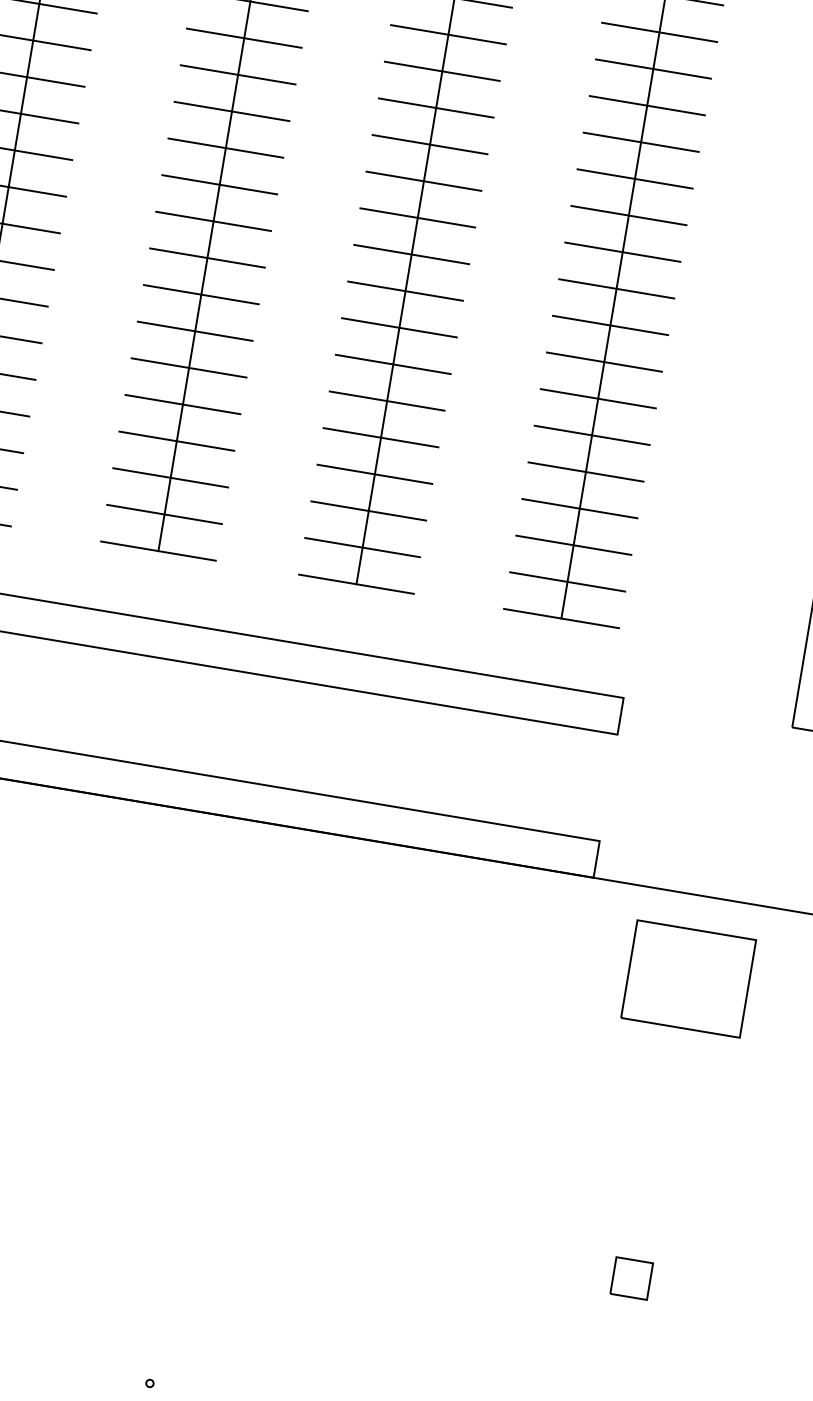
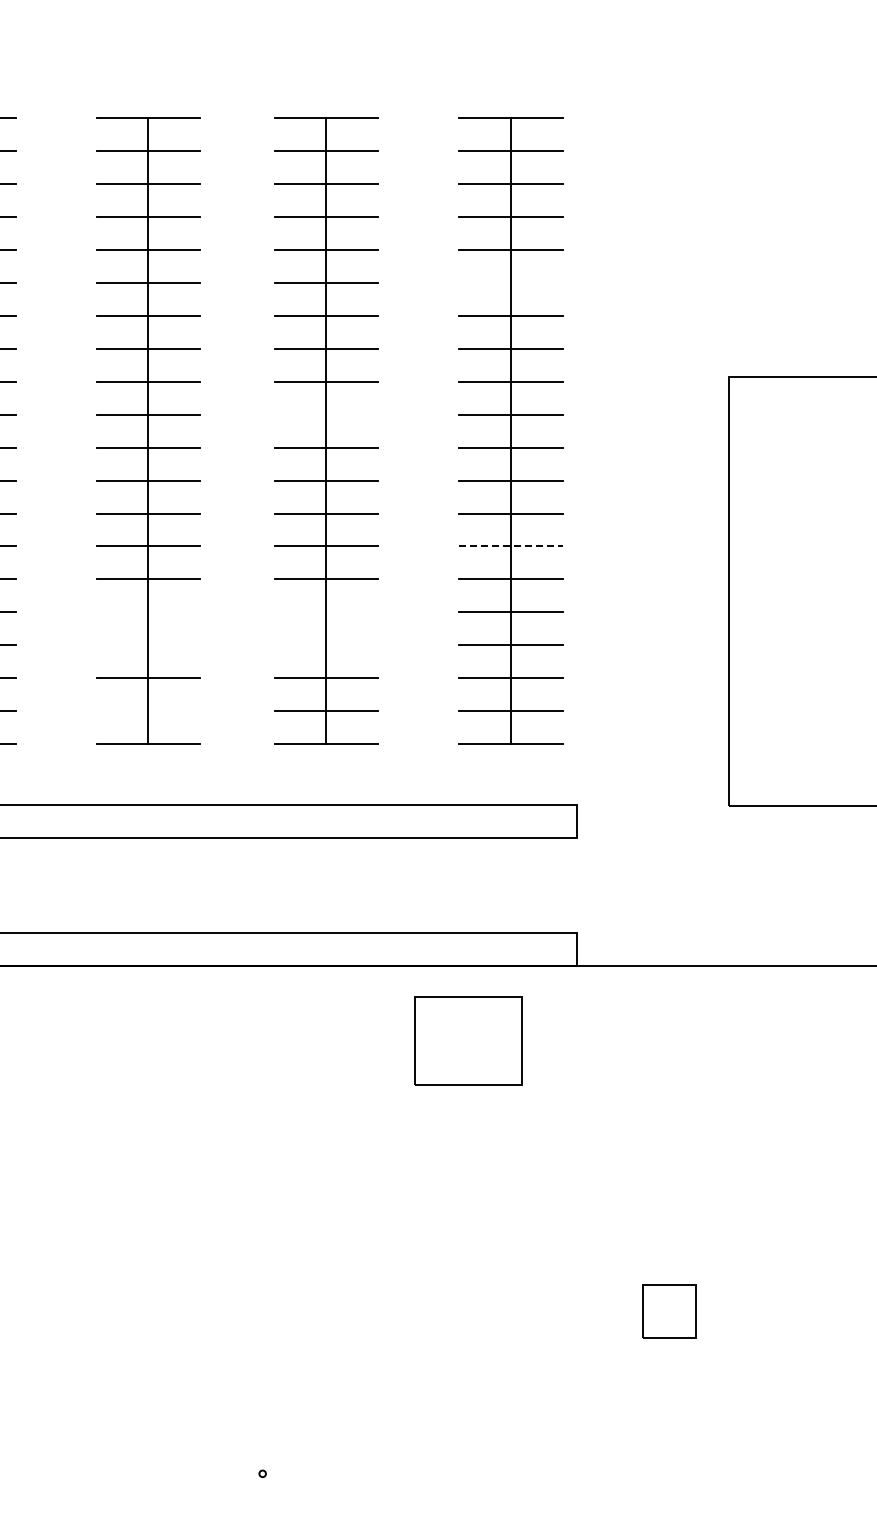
line: (647, 105) -> (510, 282), removed
line: (417, 217) -> (326, 414), removed
line: (597, 398) -> (510, 546), solid -> dashed
line: (182, 404) -> (147, 612), removed
line: (381, 437) -> (326, 612), removed
line: (175, 441) -> (147, 645), removed
line: (374, 474) -> (326, 645), removed
line: (163, 514) -> (147, 711), removed
part: (688, 978) -> (468, 1040), moved
part: (631, 1278) -> (668, 1311), size x1.6

